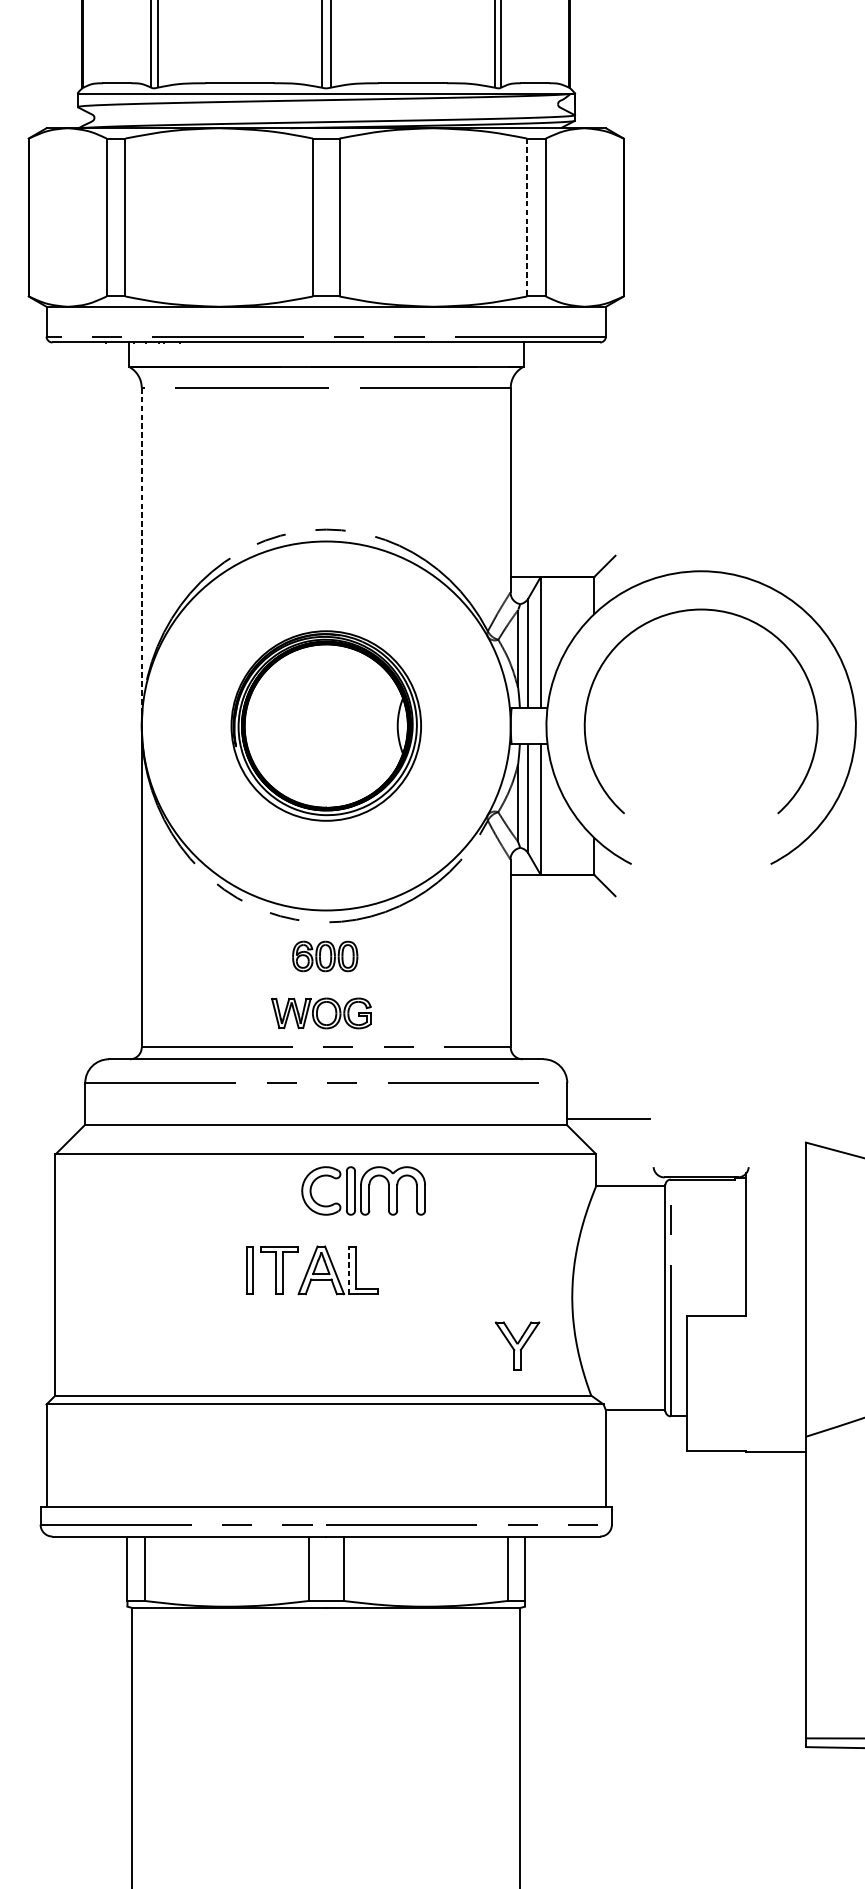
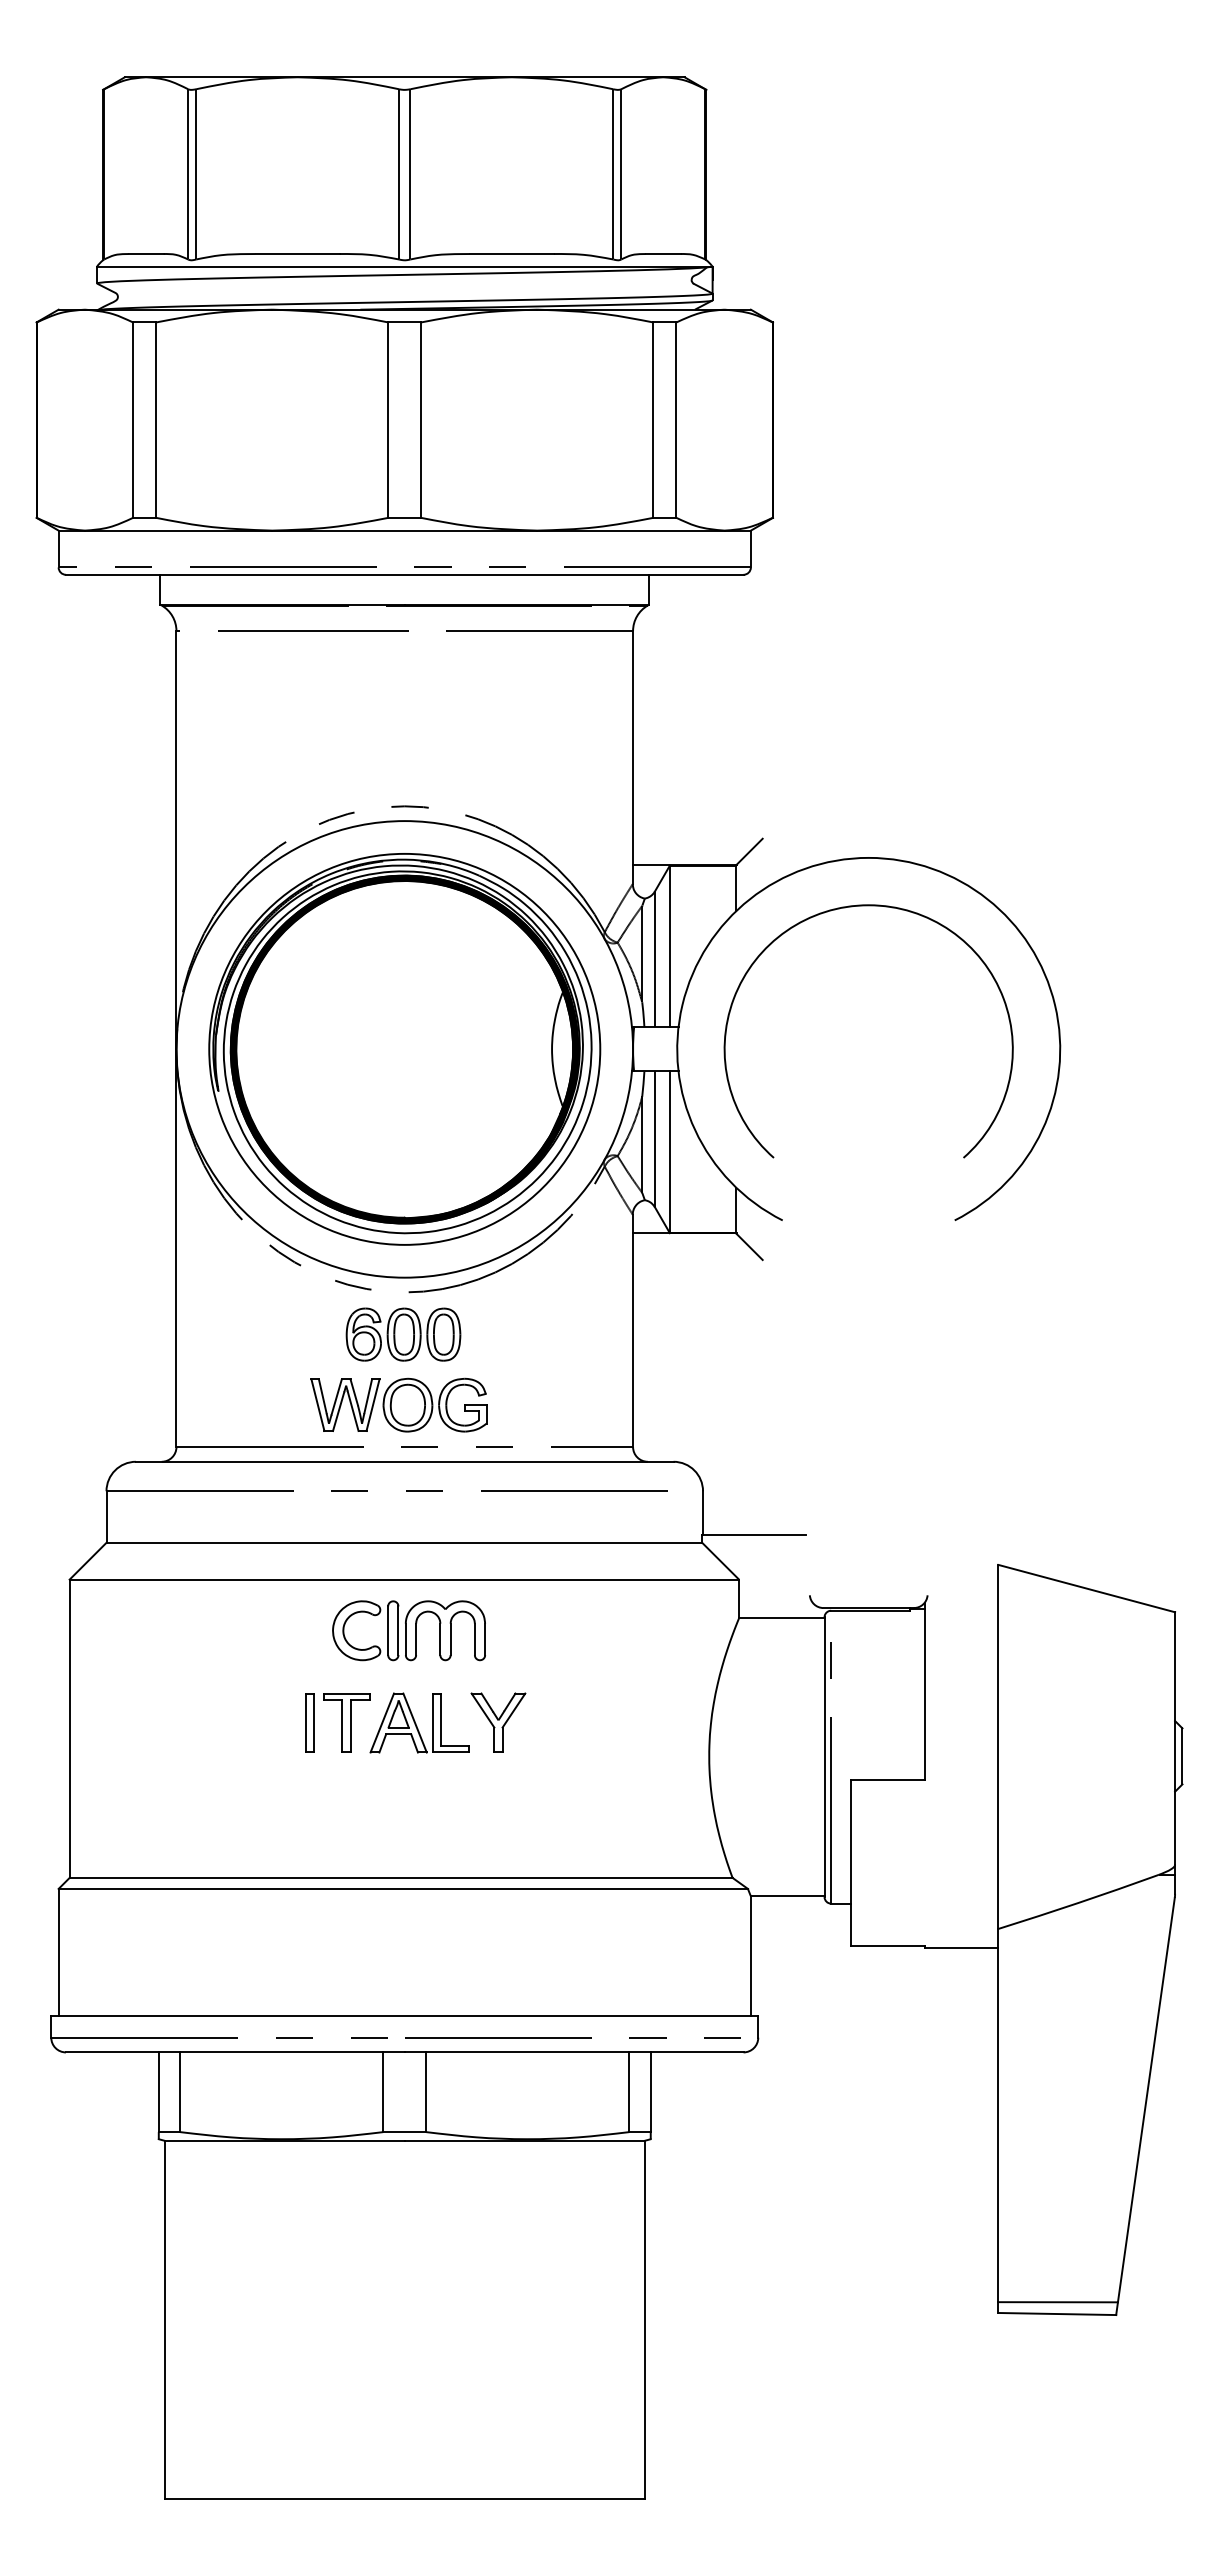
line: (527, 217) -> (653, 420), dashed -> solid
line: (141, 557) -> (176, 840), dashed -> solid
part: (326, 726) -> (404, 1049), size x1.67
part: (325, 956) -> (403, 1334), size x1.43
part: (321, 1012) -> (398, 1404), size x1.43
part: (363, 1190) -> (408, 1630), moved
line: (349, 1269) -> (433, 1722), dashed -> solid
part: (517, 1345) -> (498, 1722), moved

